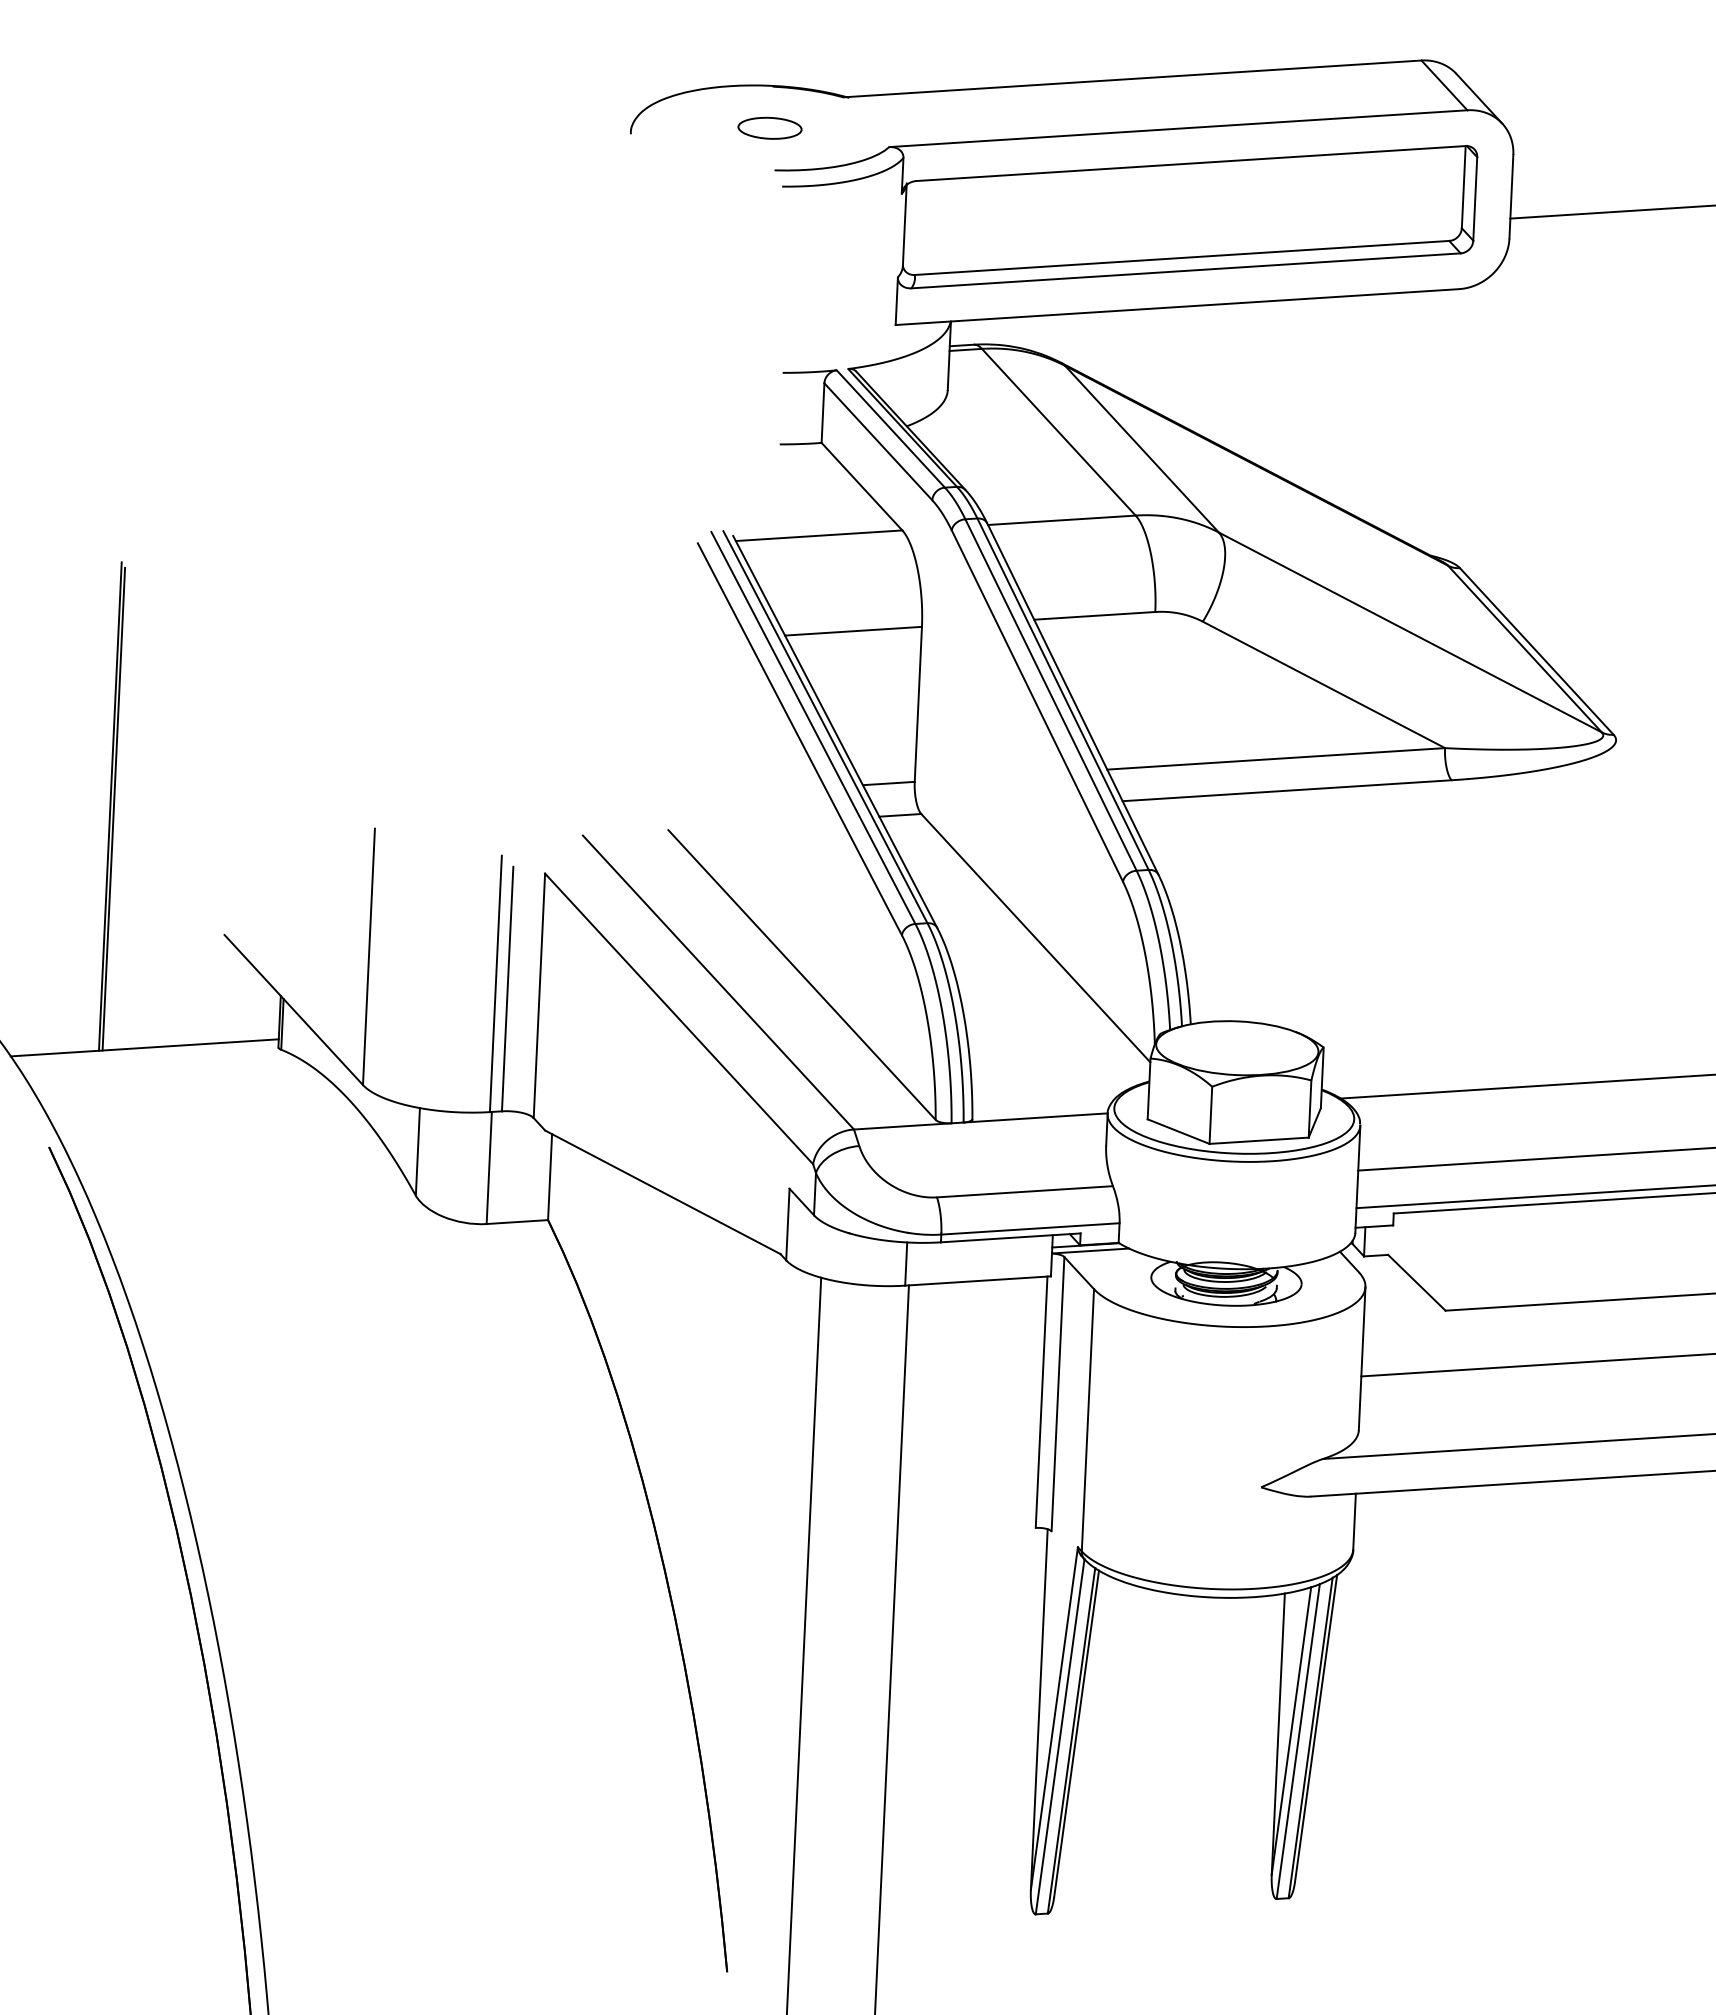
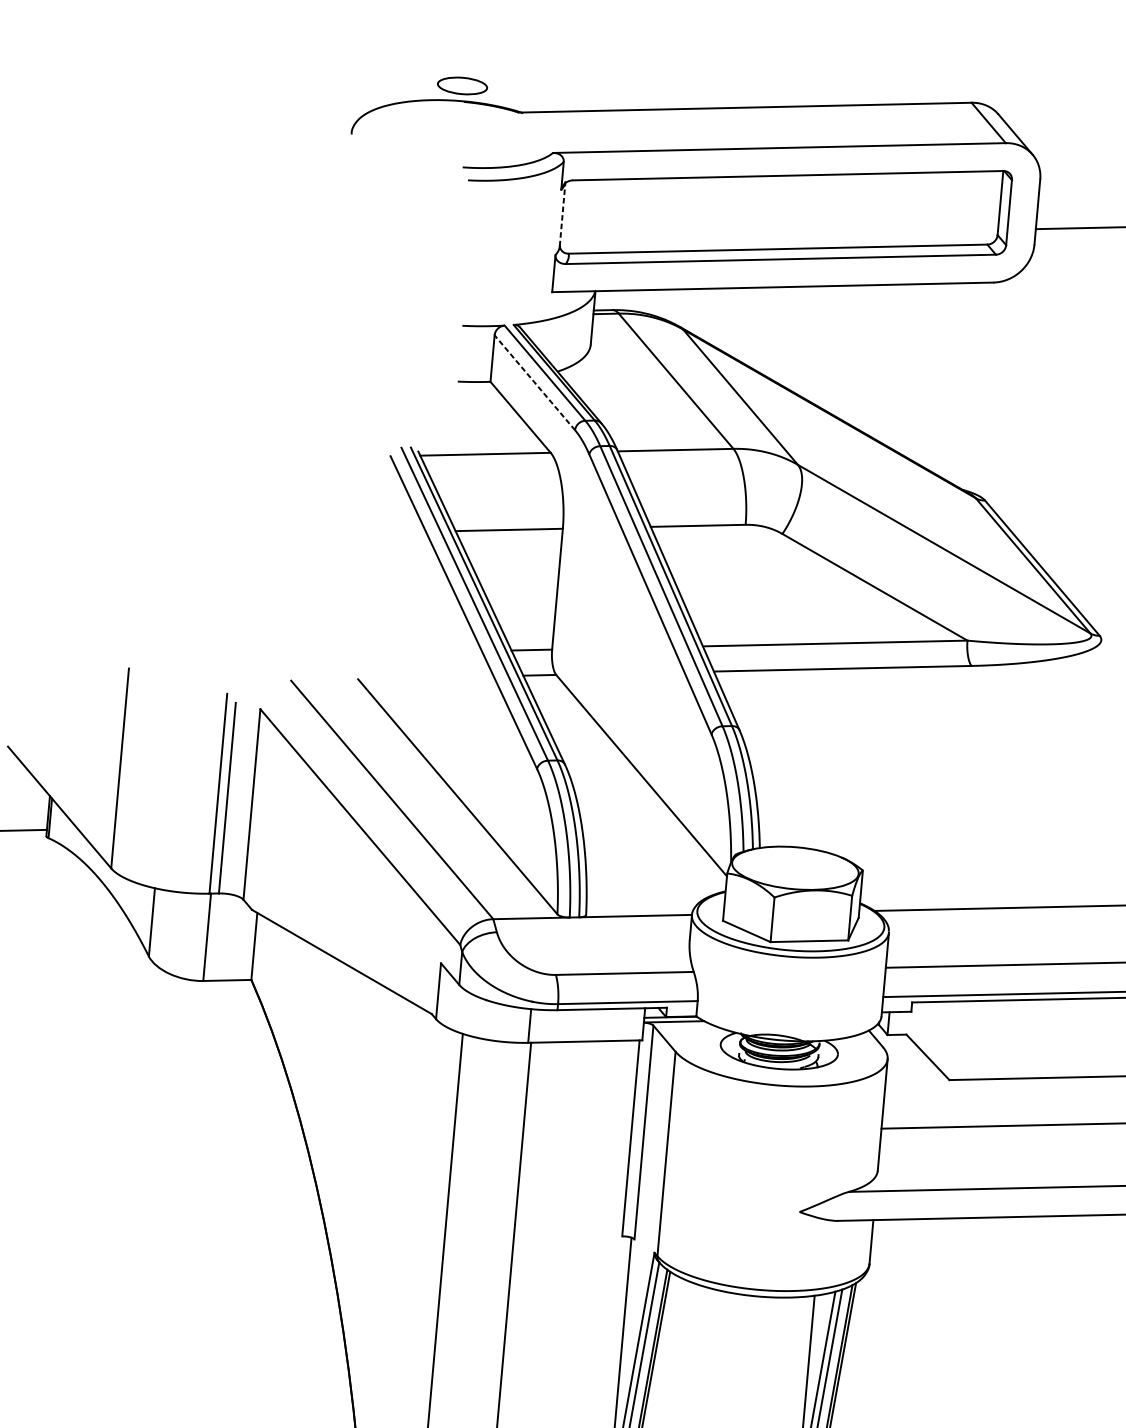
part: (769, 127) -> (462, 85), moved
line: (904, 225) -> (562, 214), solid -> dashed
line: (878, 441) -> (534, 382), solid -> dashed

